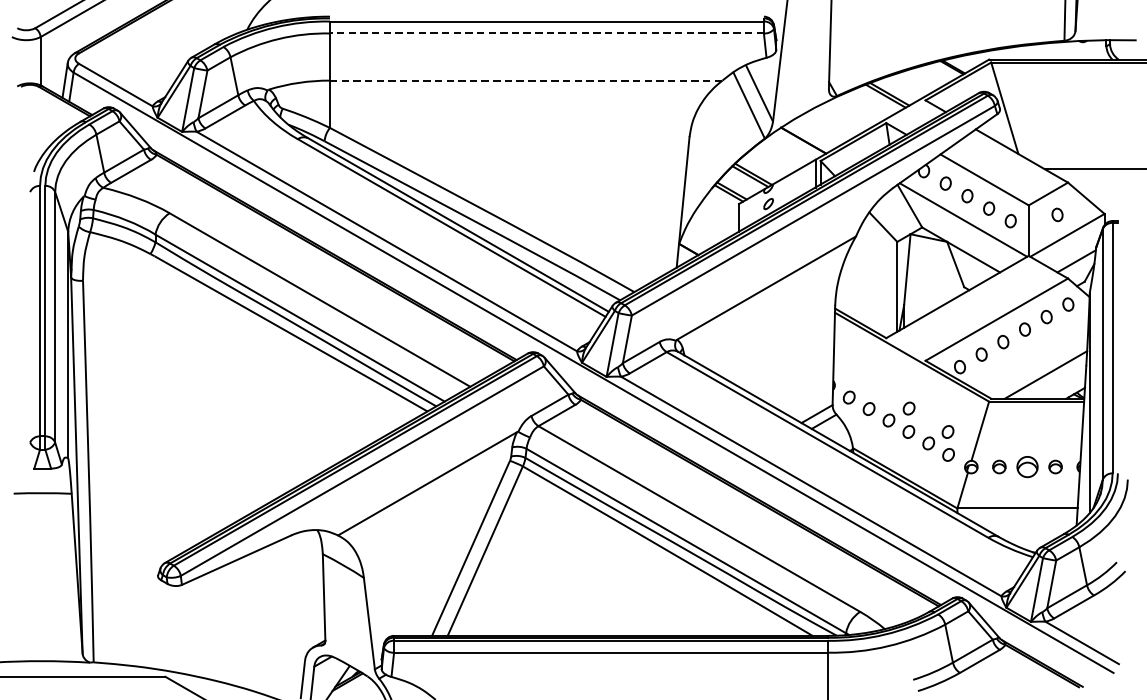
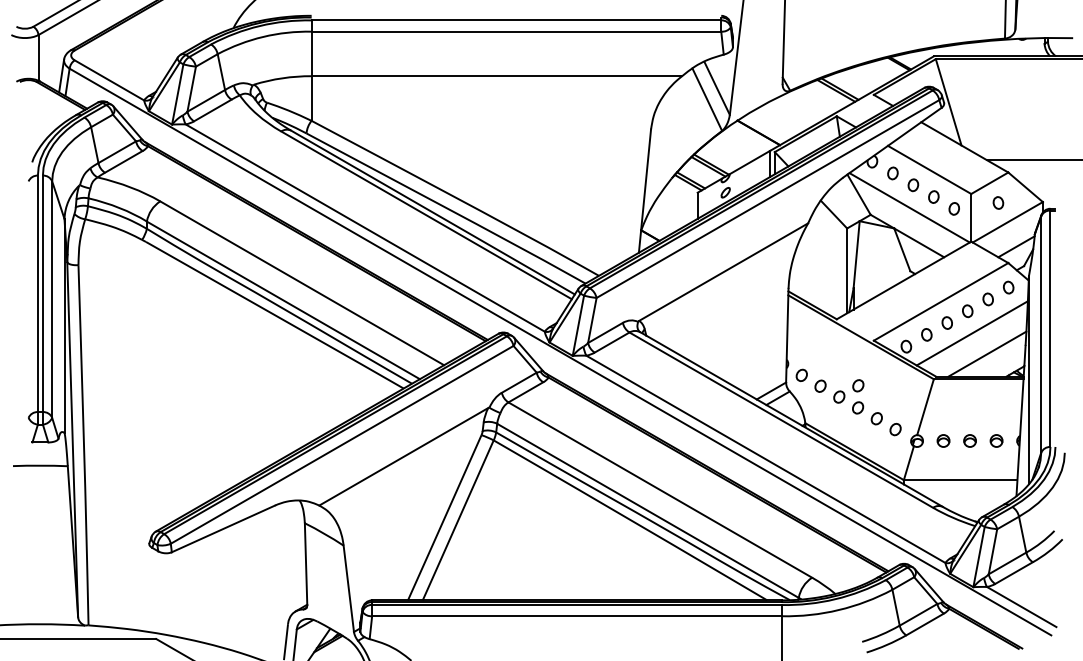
line: (547, 33) -> (516, 31), dashed -> solid
line: (526, 80) -> (497, 76), dashed -> solid
line: (1028, 353) -> (971, 333), added
part: (948, 431) -> (895, 407), removed
part: (1026, 466) -> (969, 440), size x0.62

